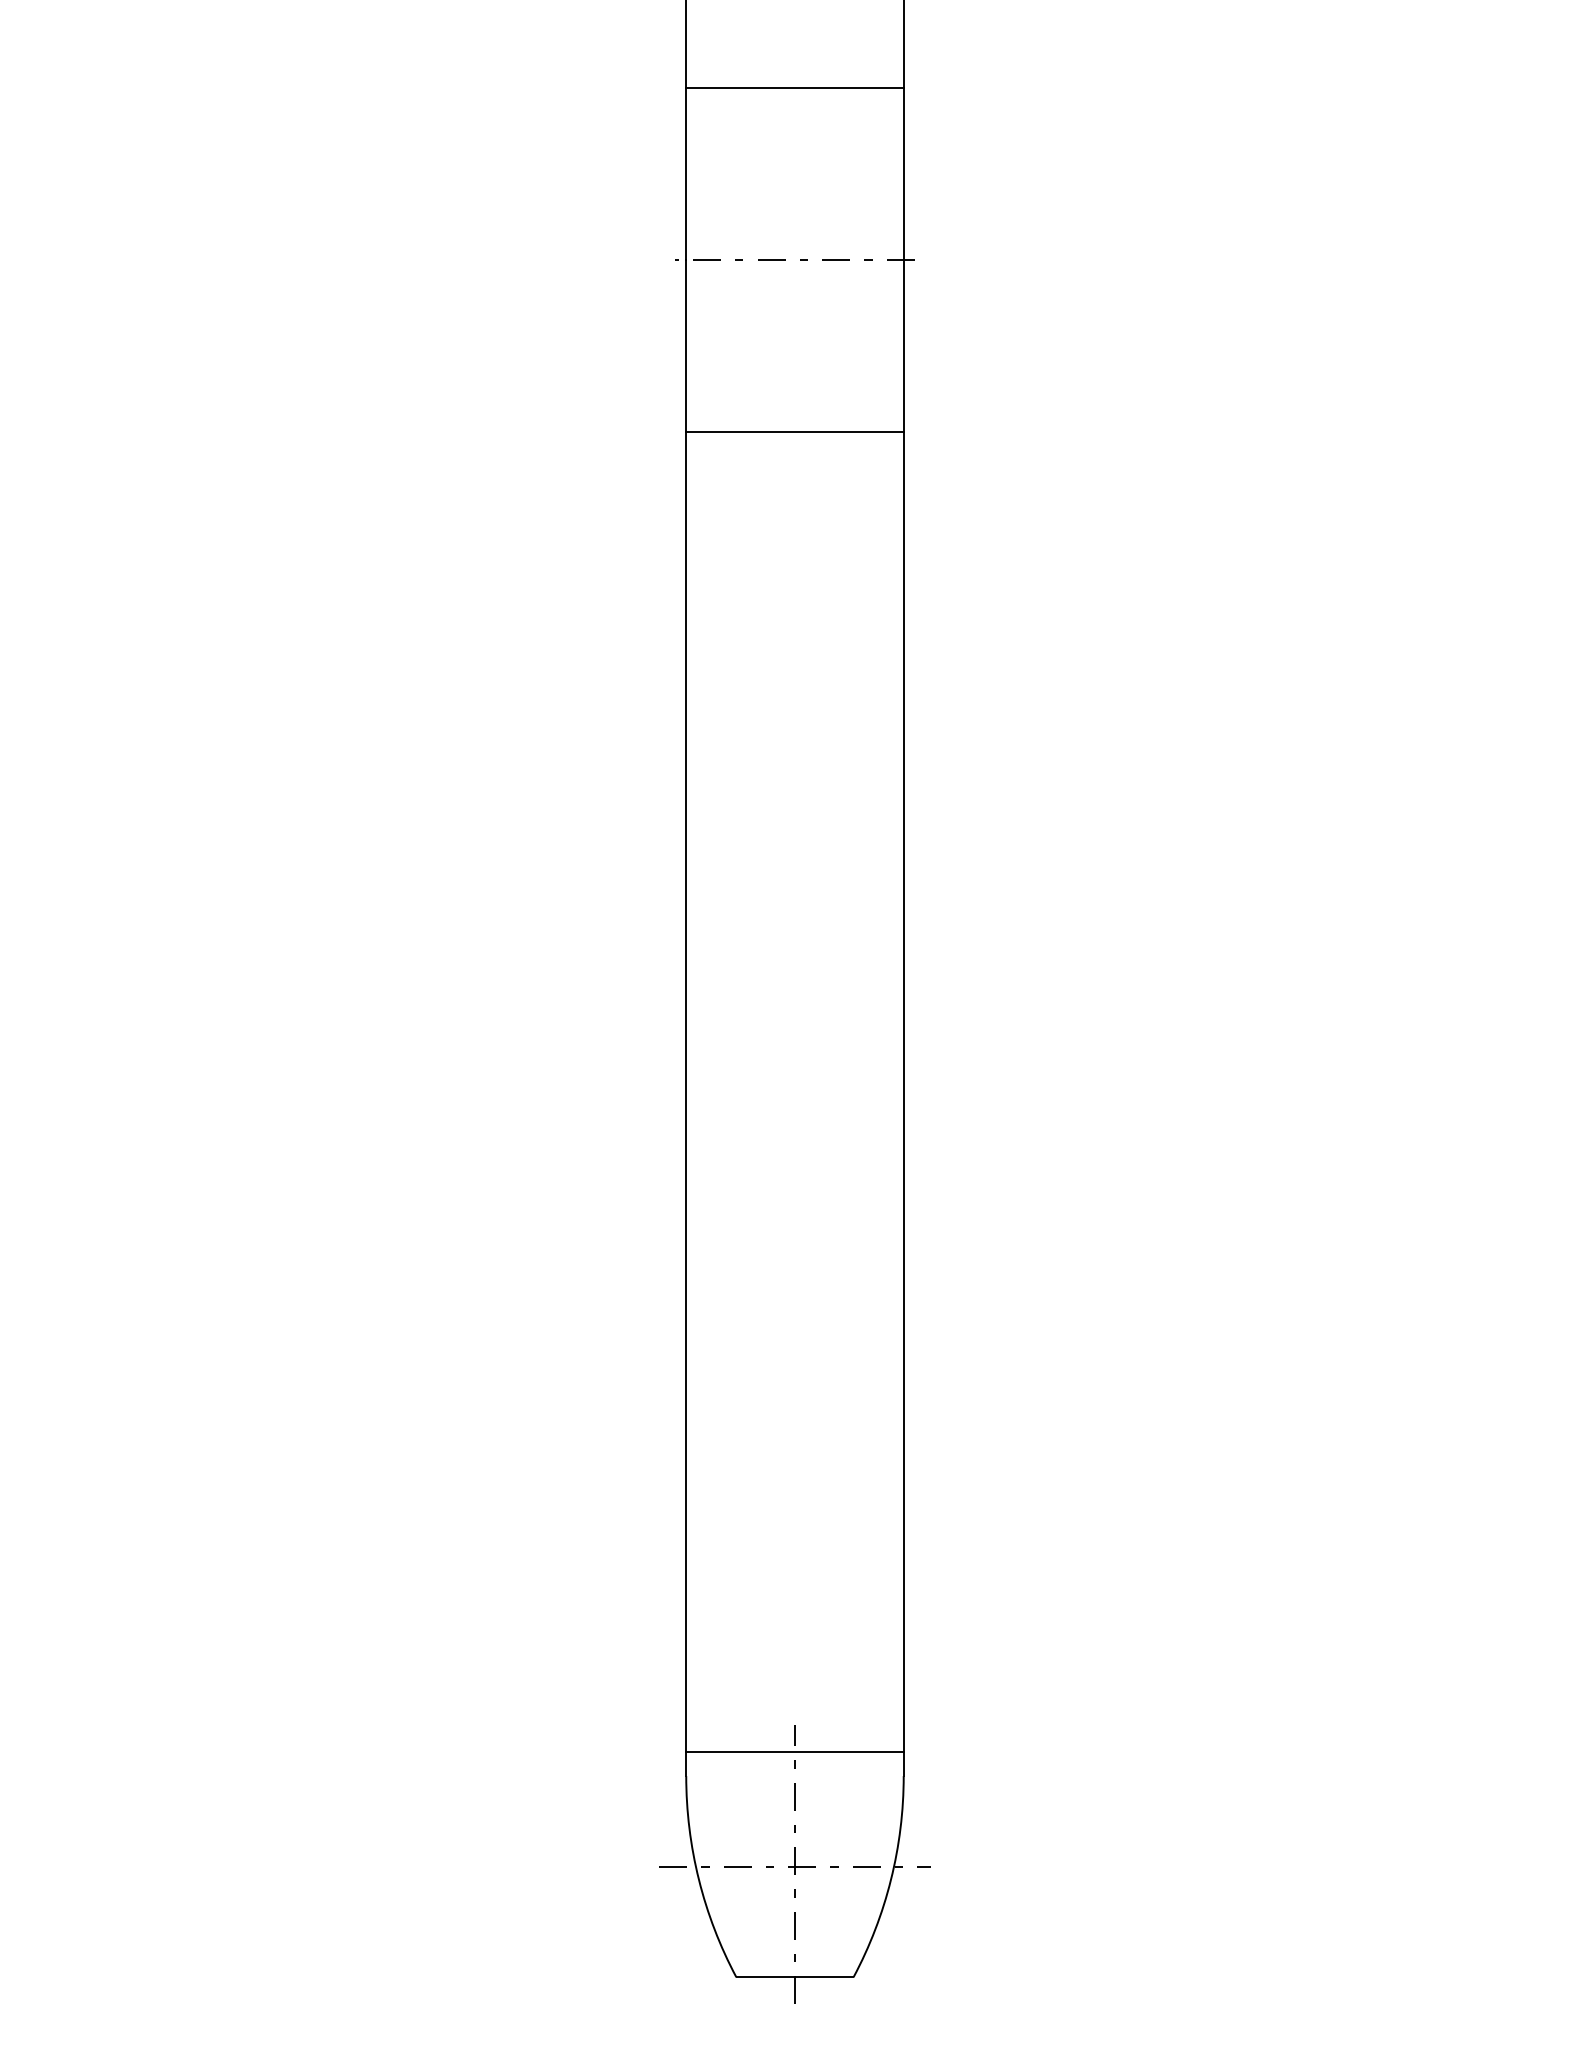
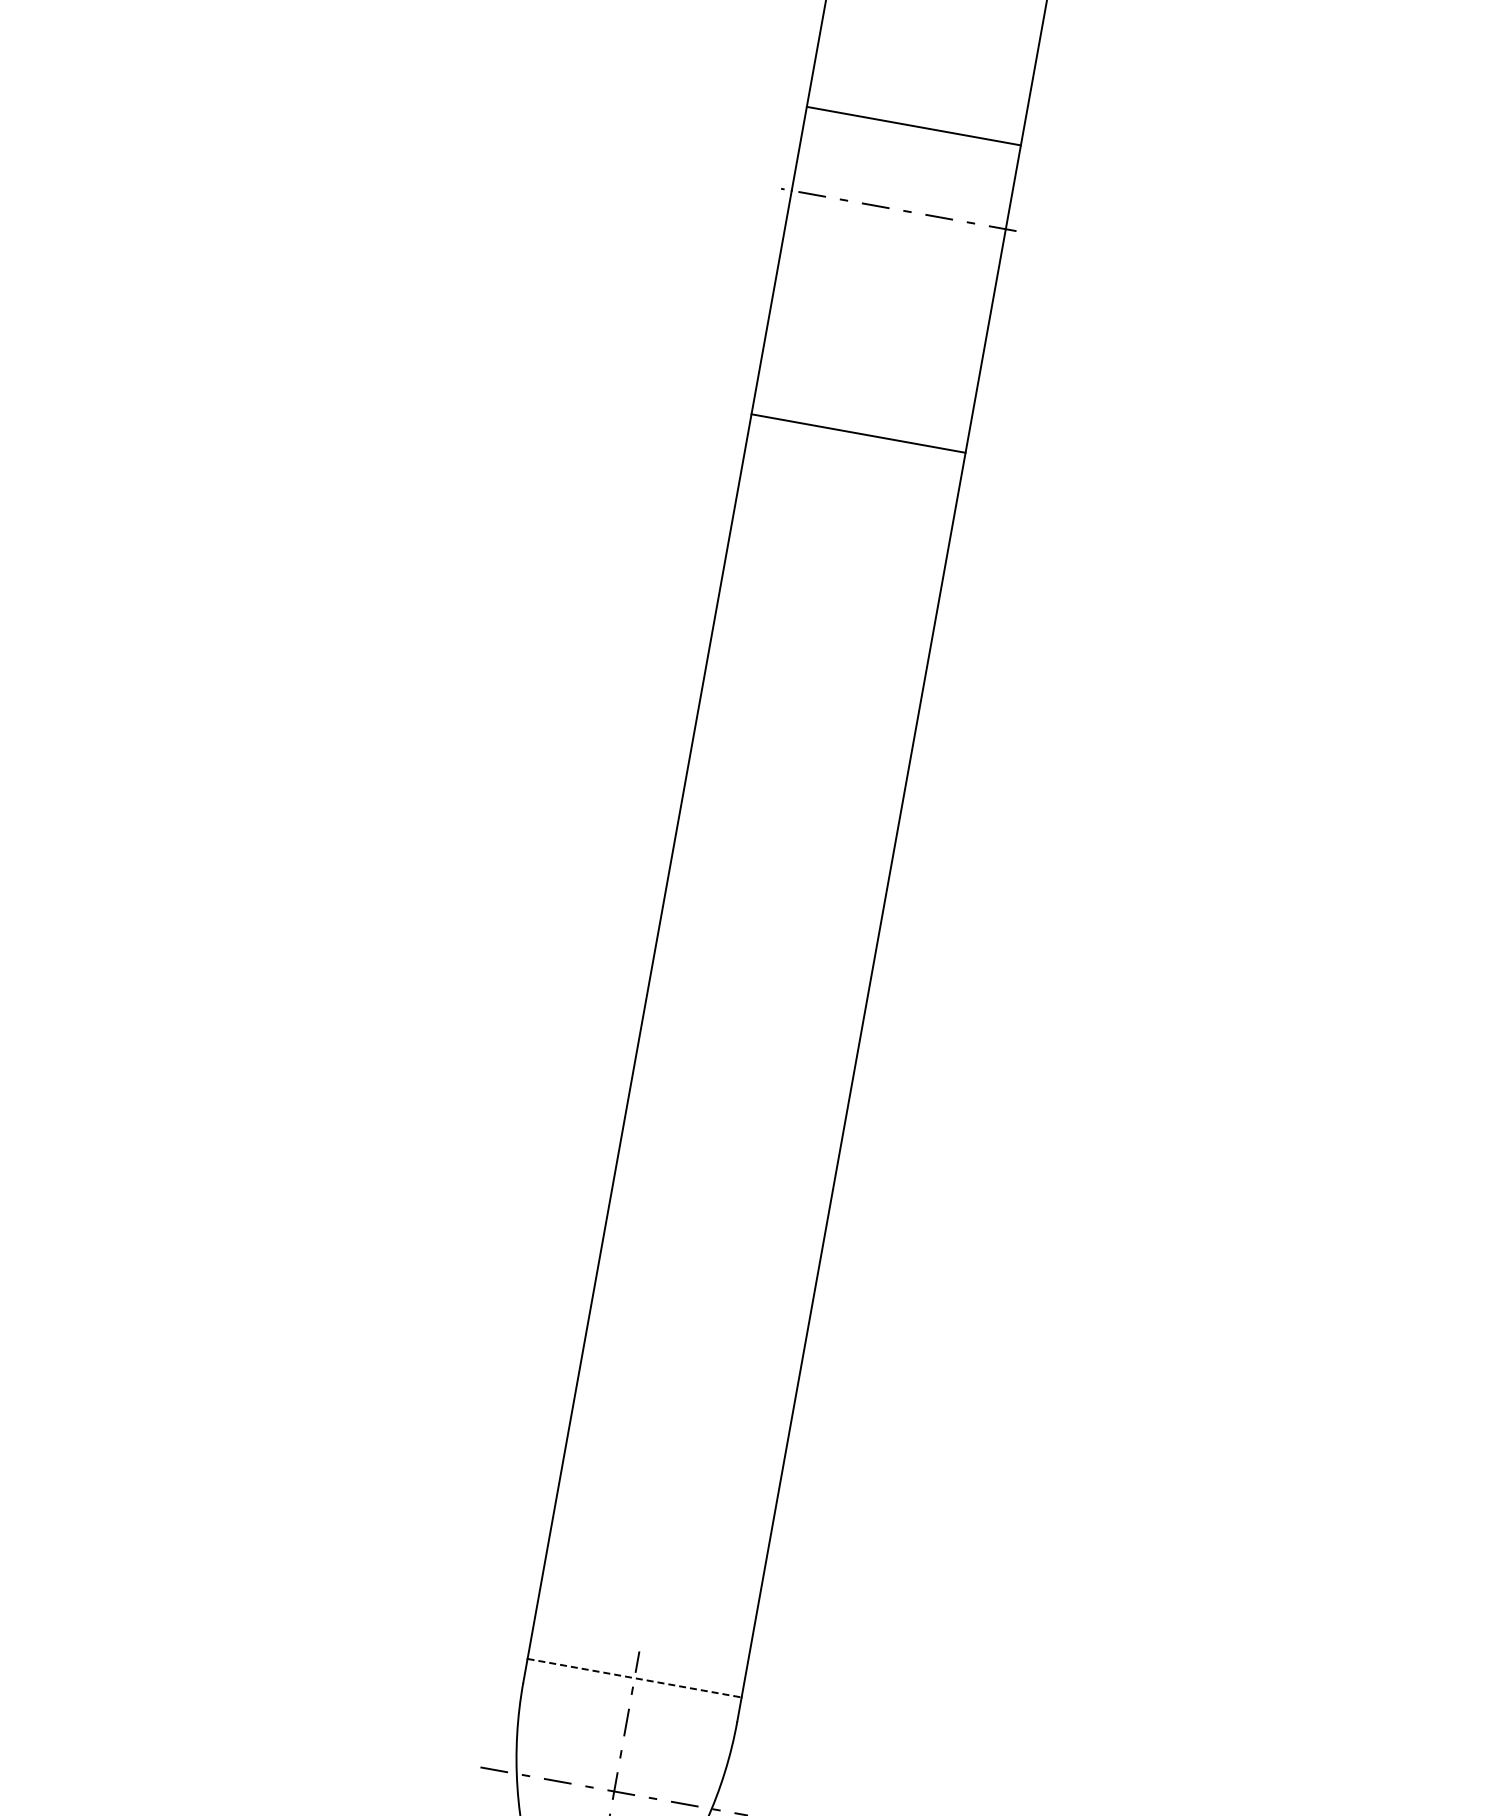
line: (794, 87) -> (913, 125), moved
line: (794, 432) -> (858, 433), moved
line: (794, 1751) -> (634, 1677), solid -> dashed

